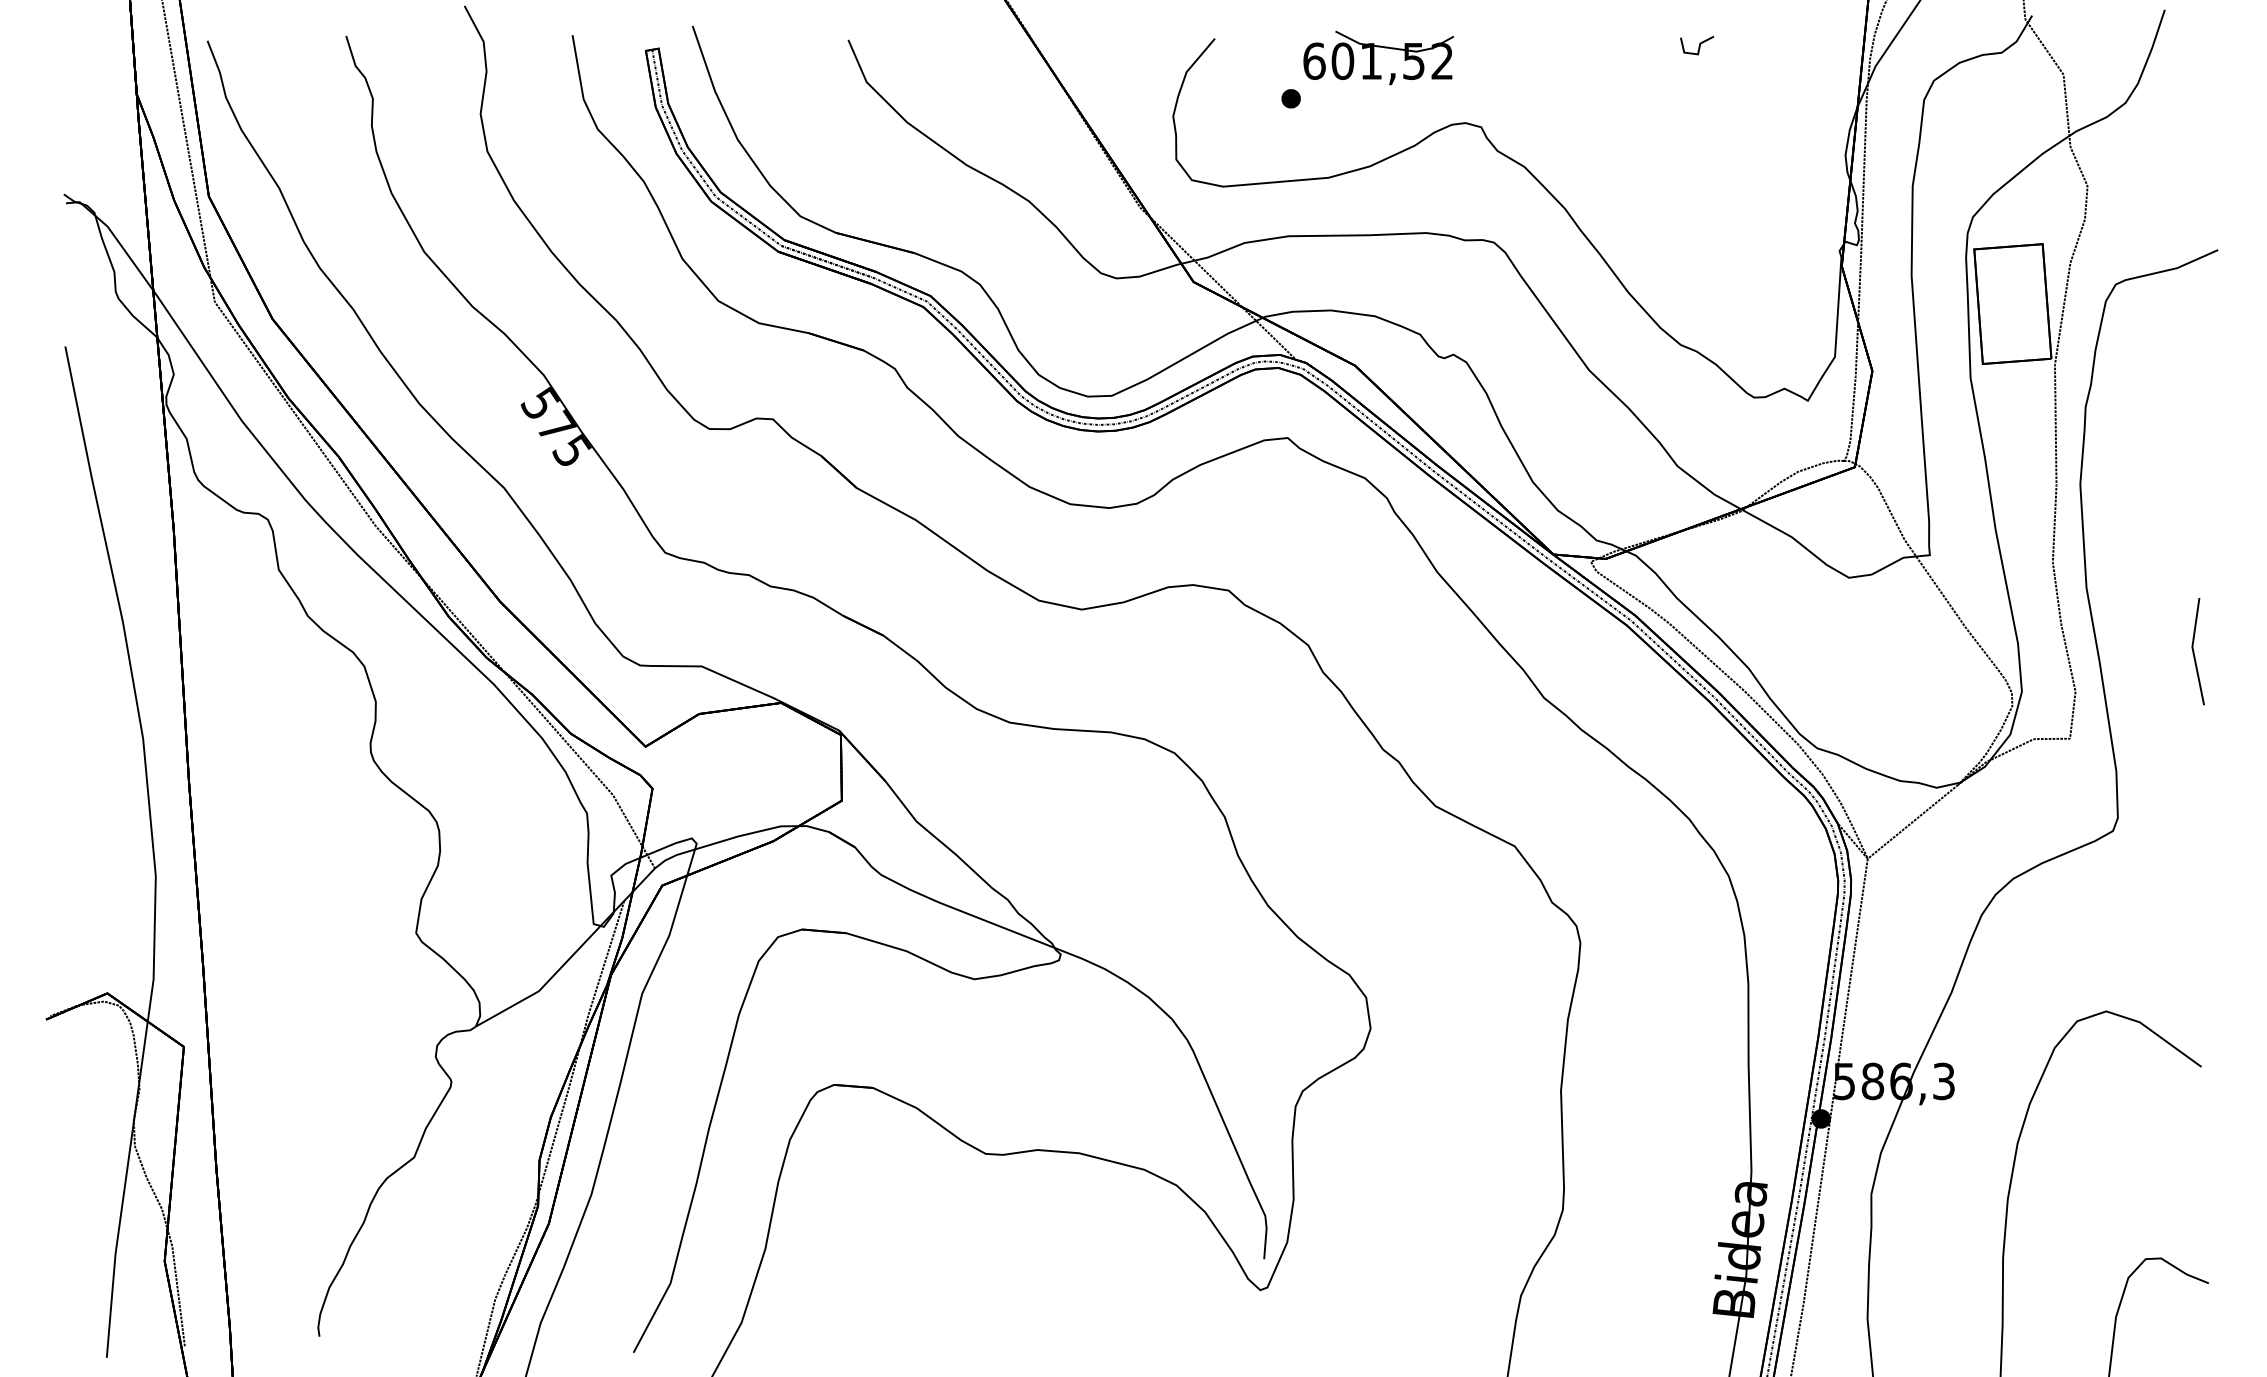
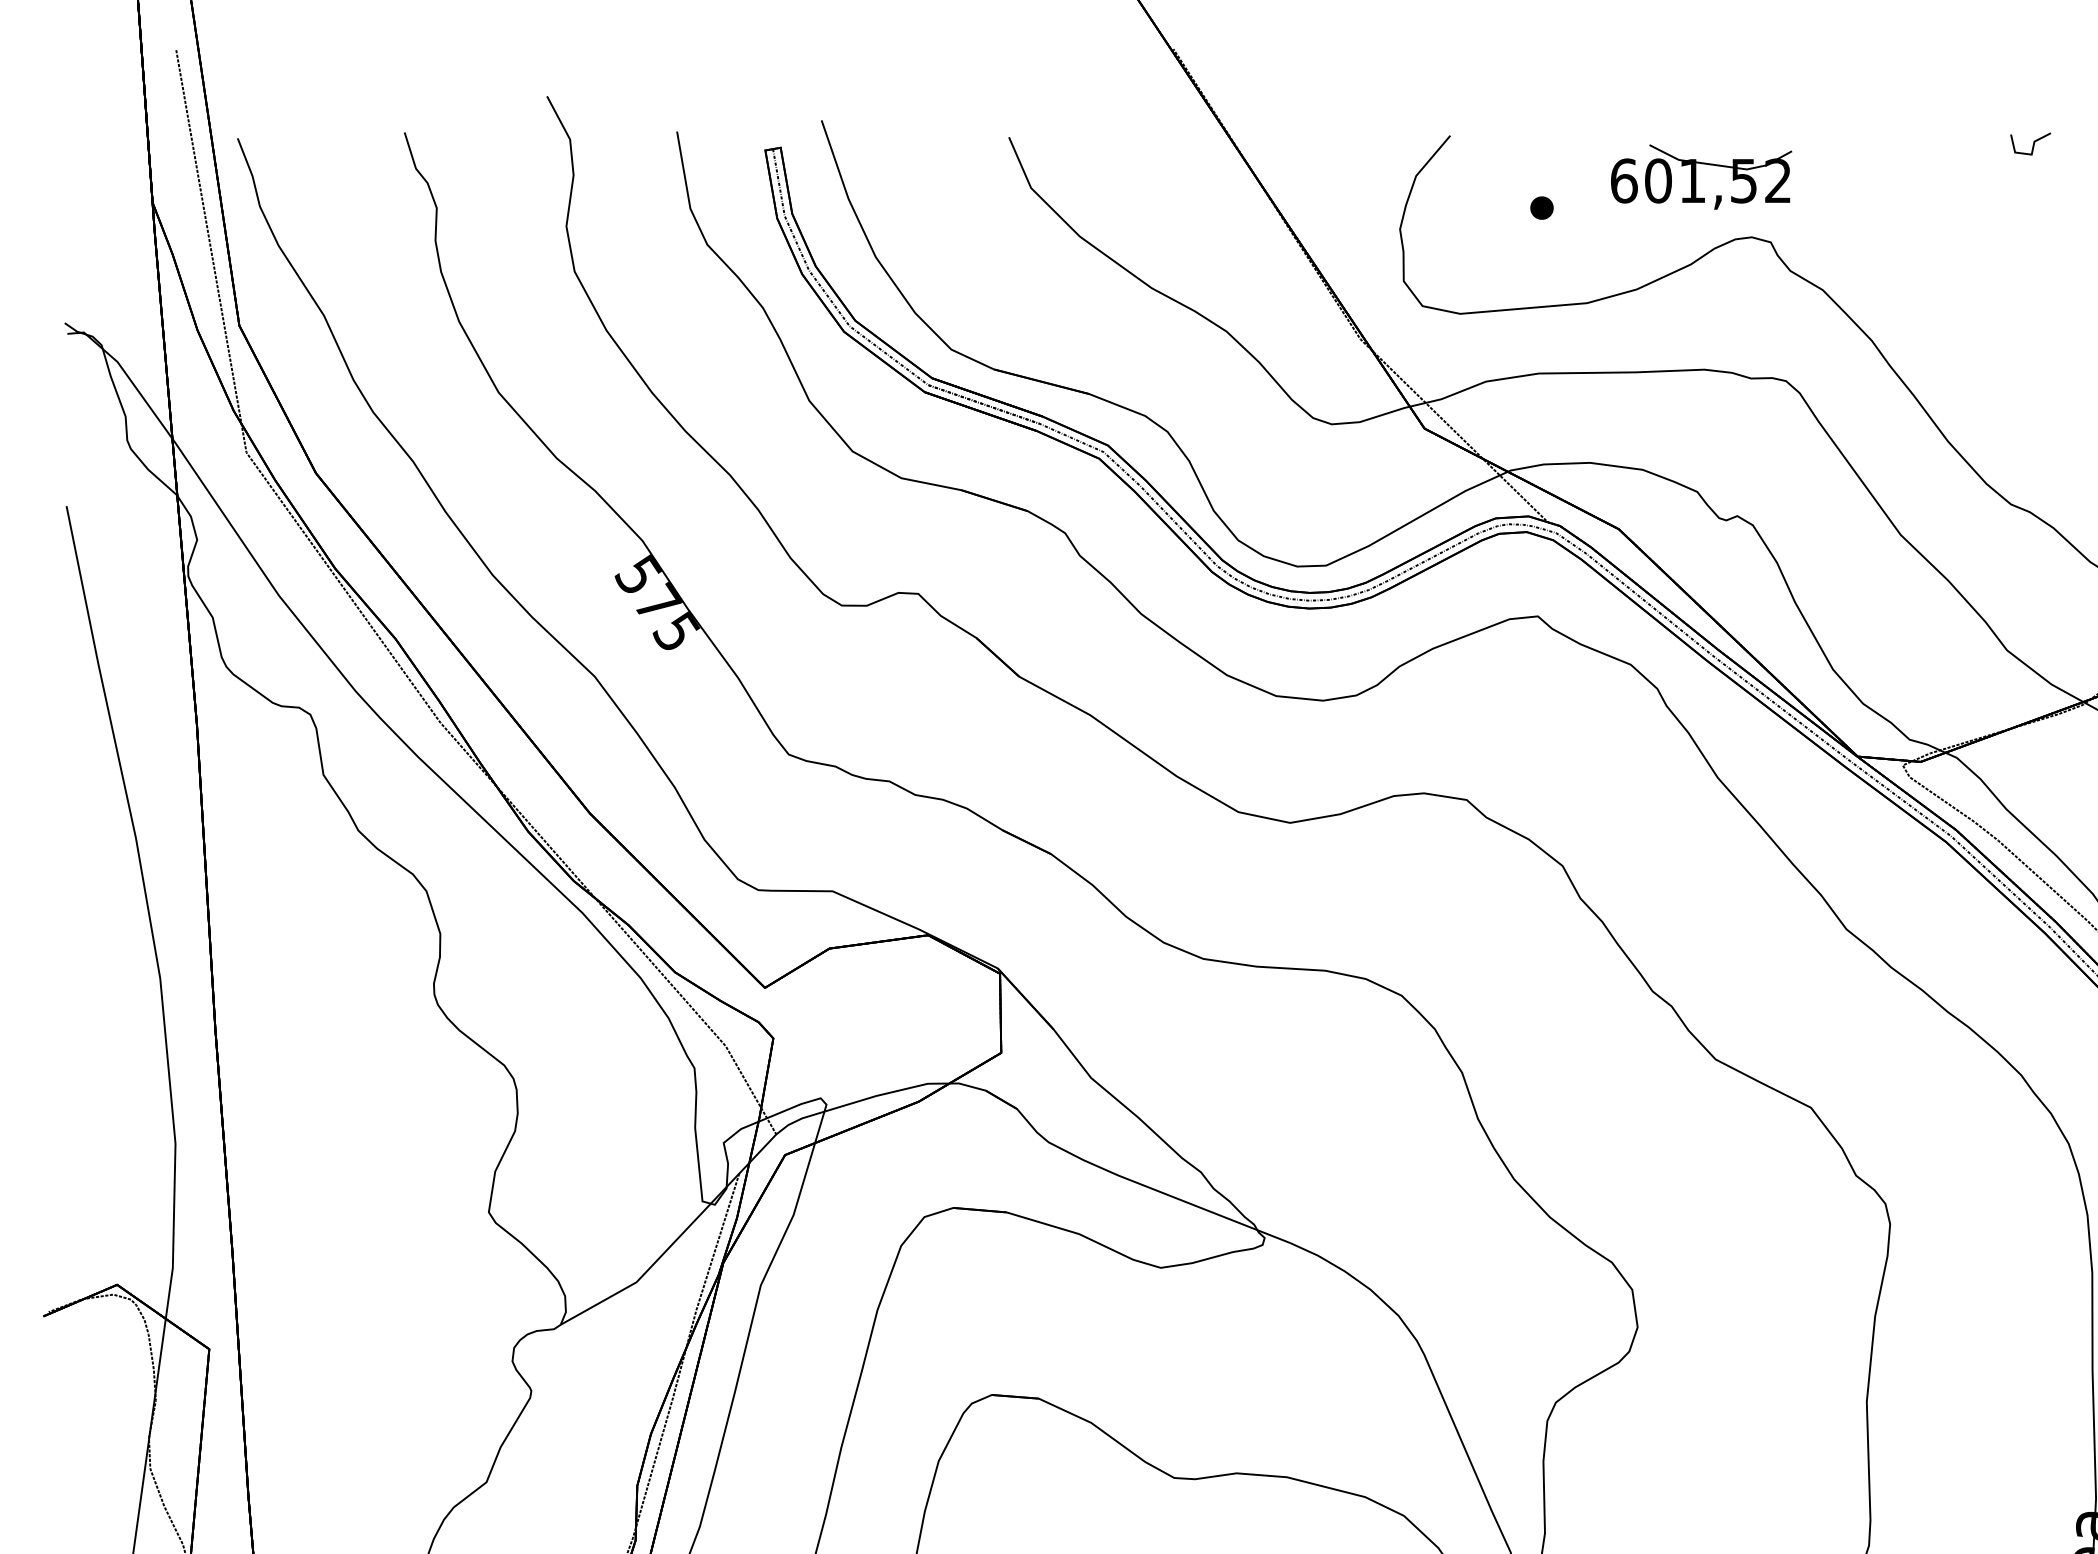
part: (1378, 57) -> (1701, 176), moved

